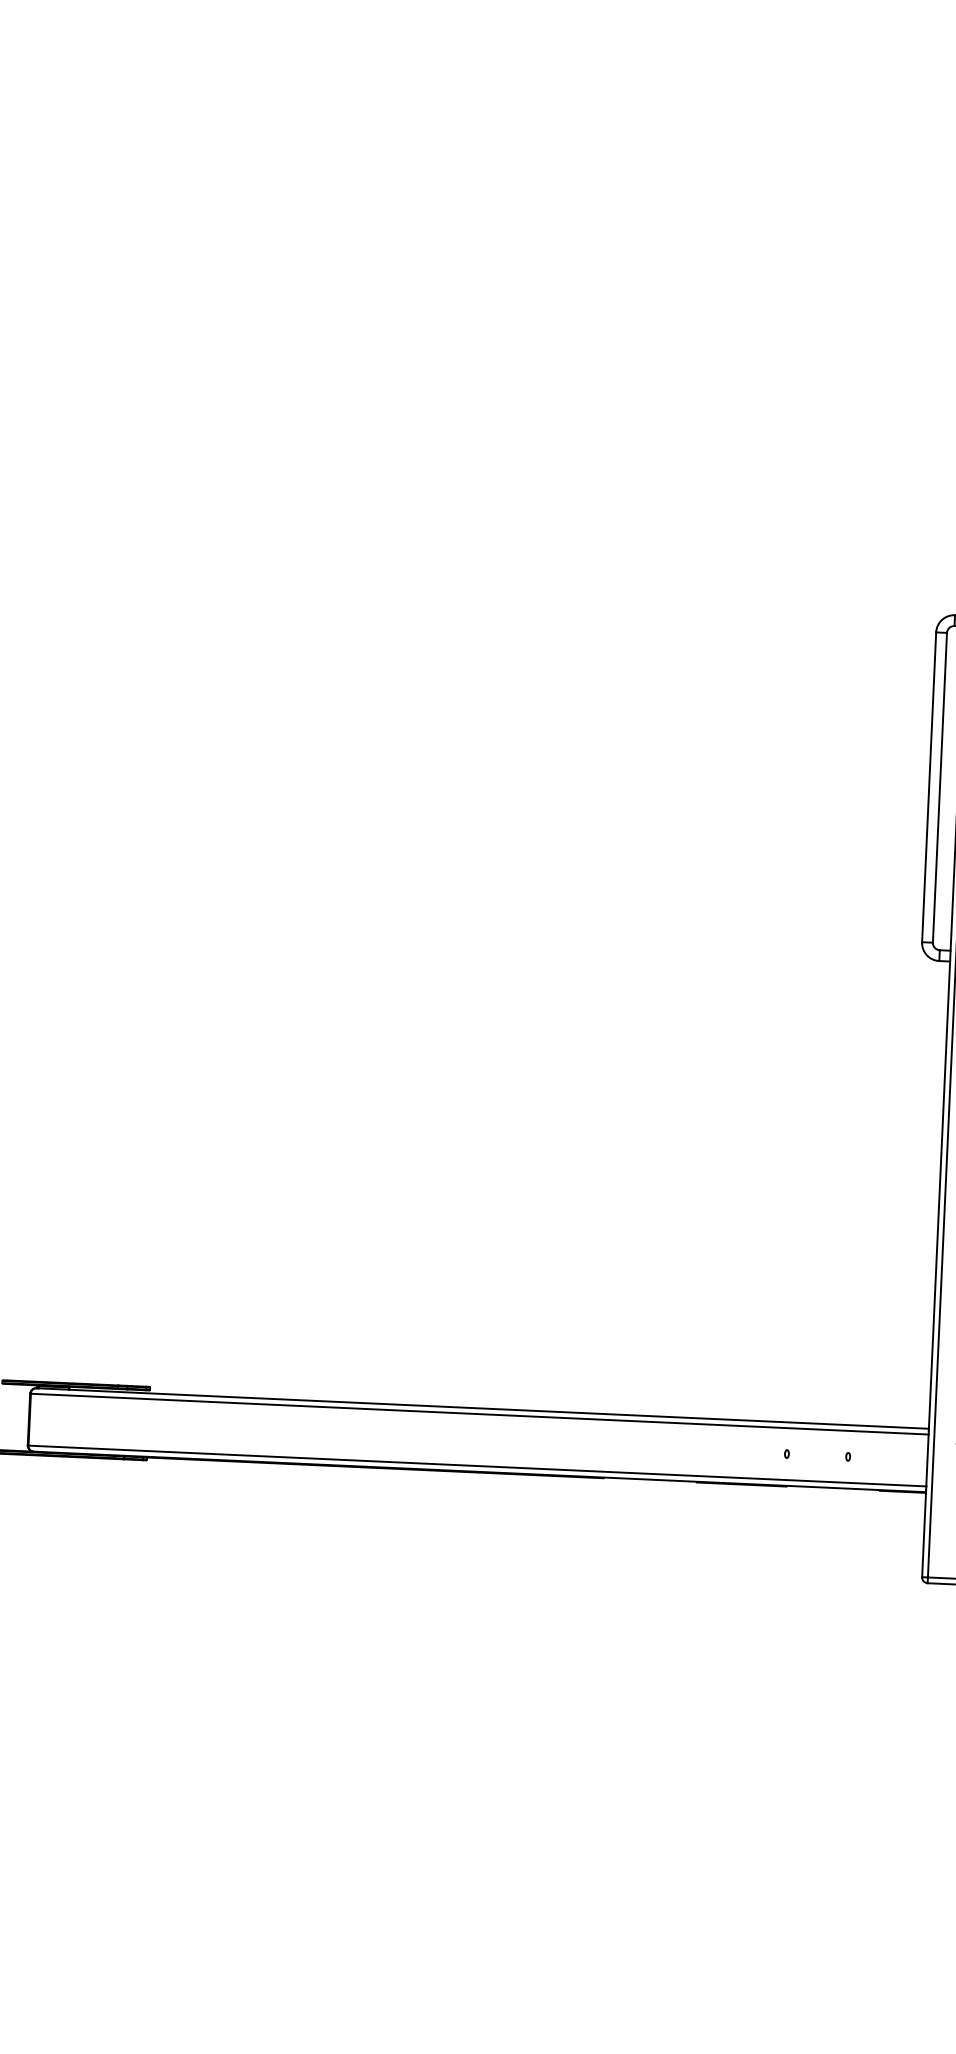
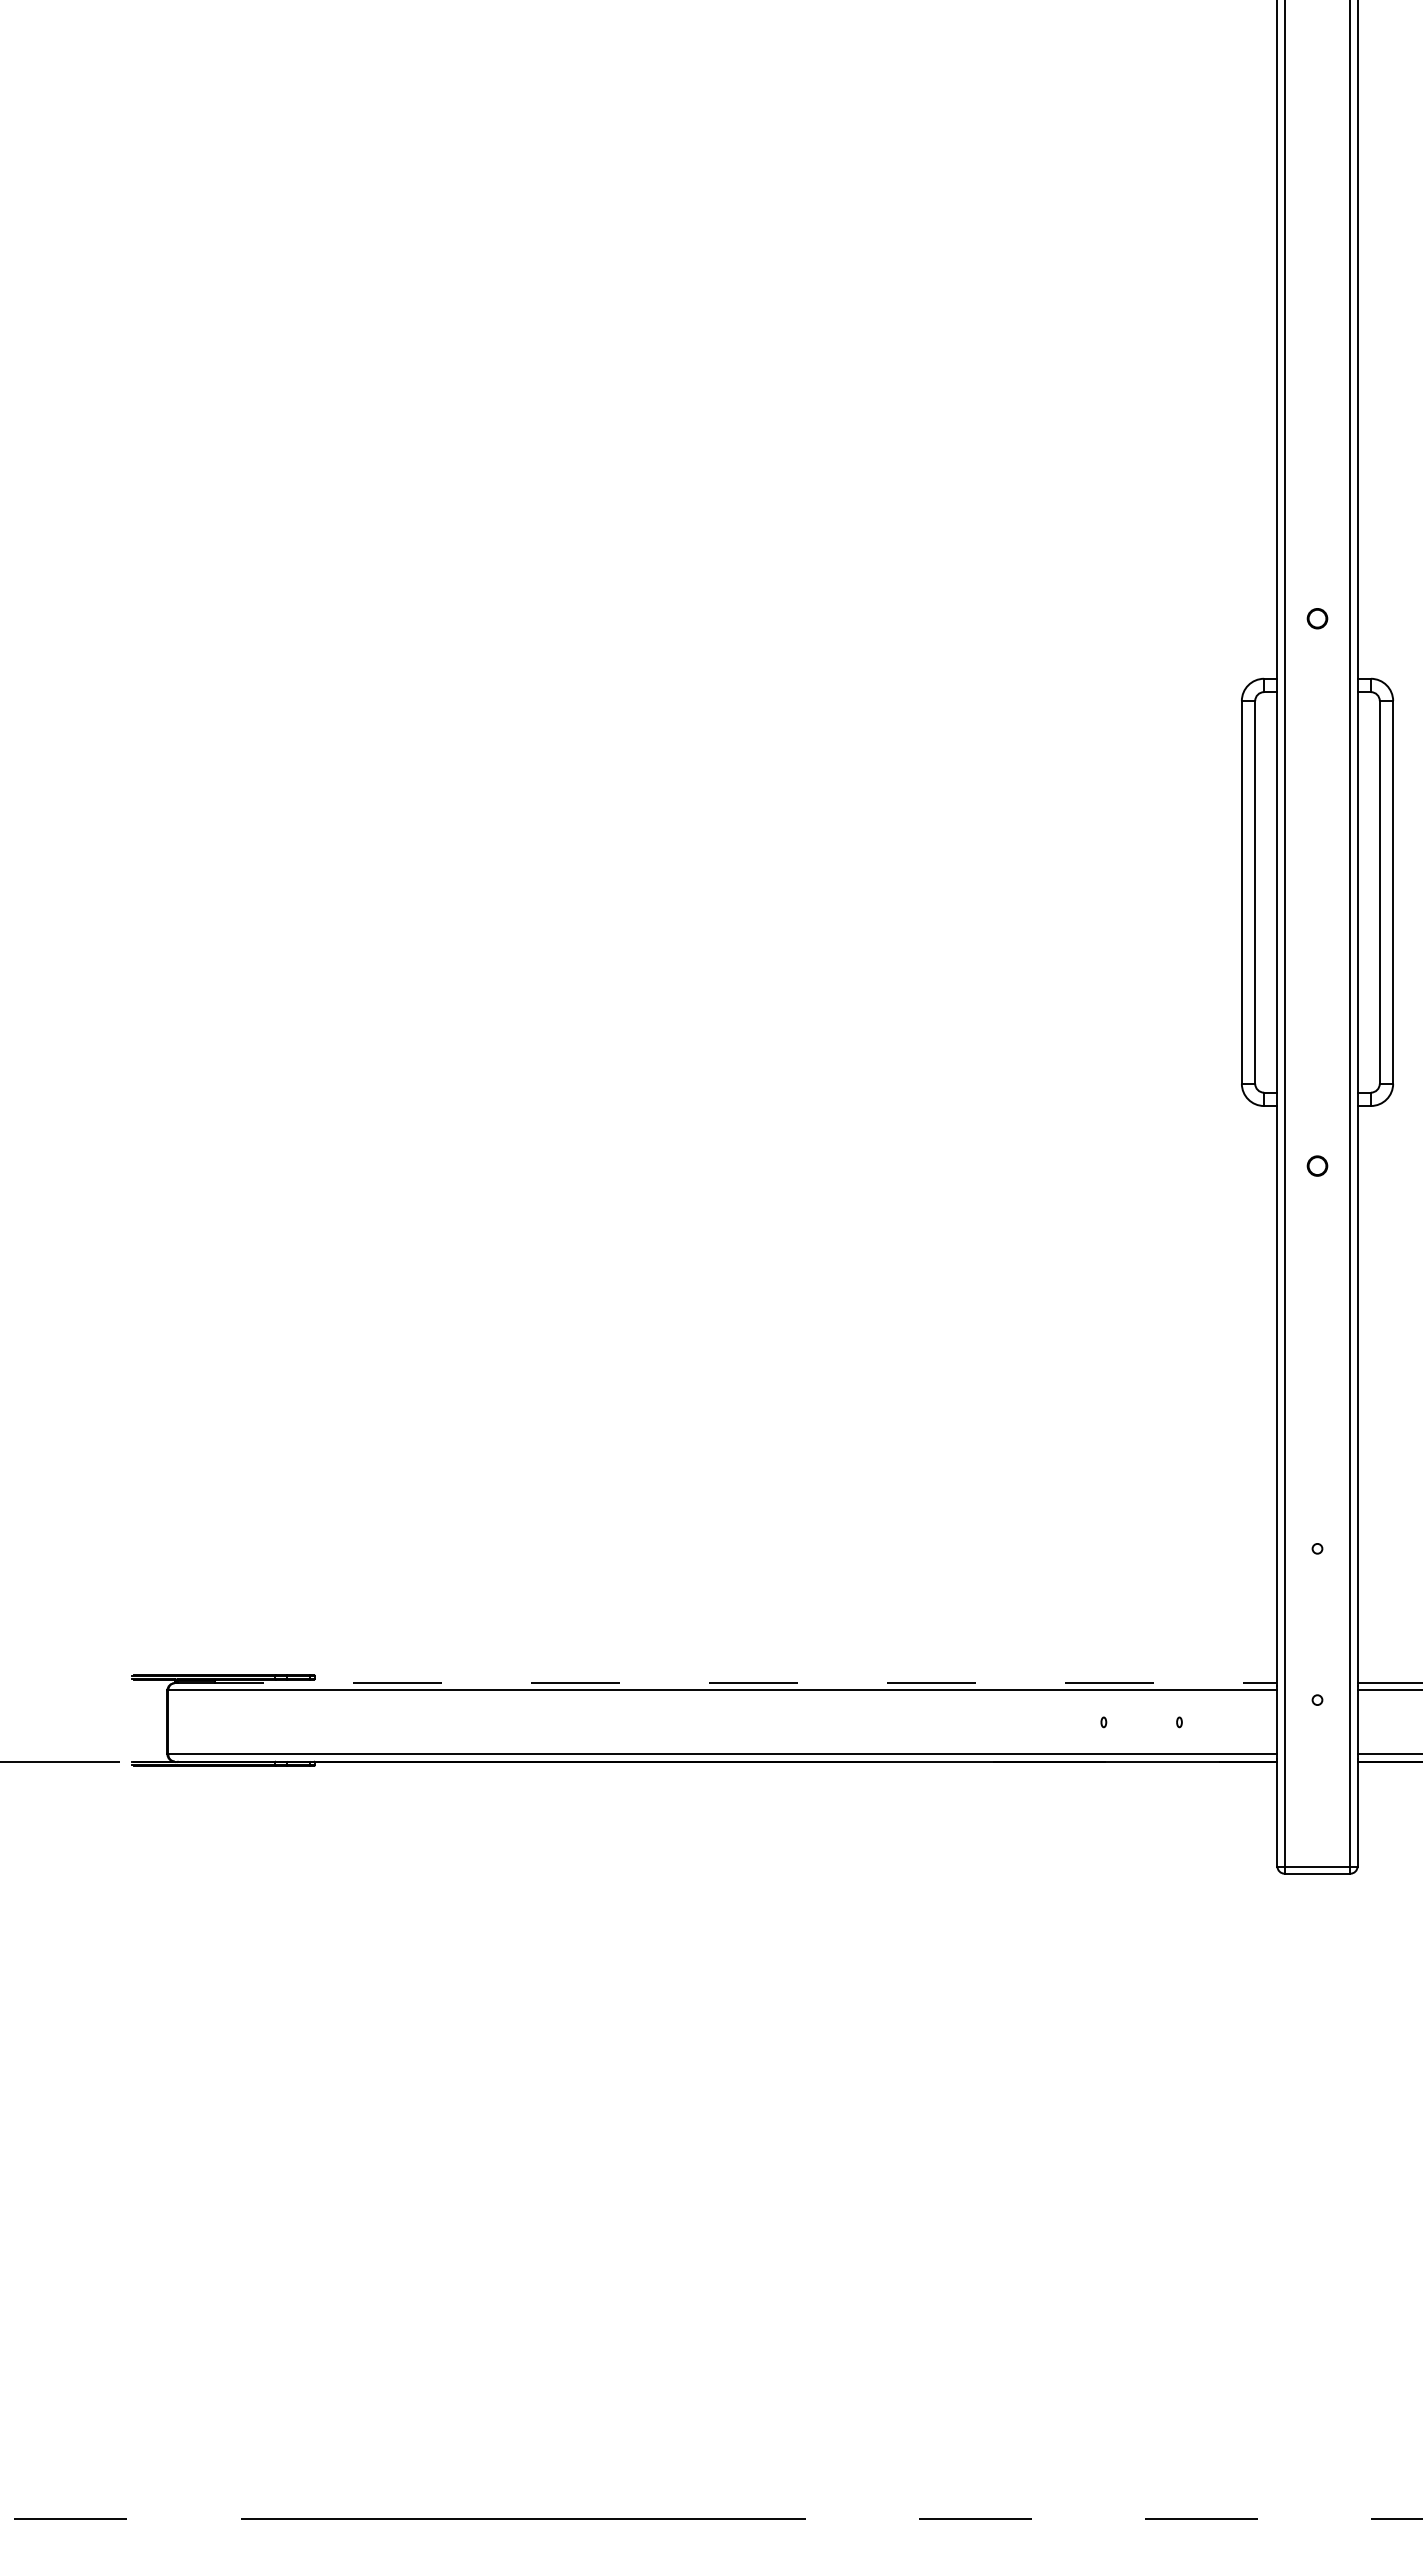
line: (482, 1408) -> (726, 1683), solid -> dashed

